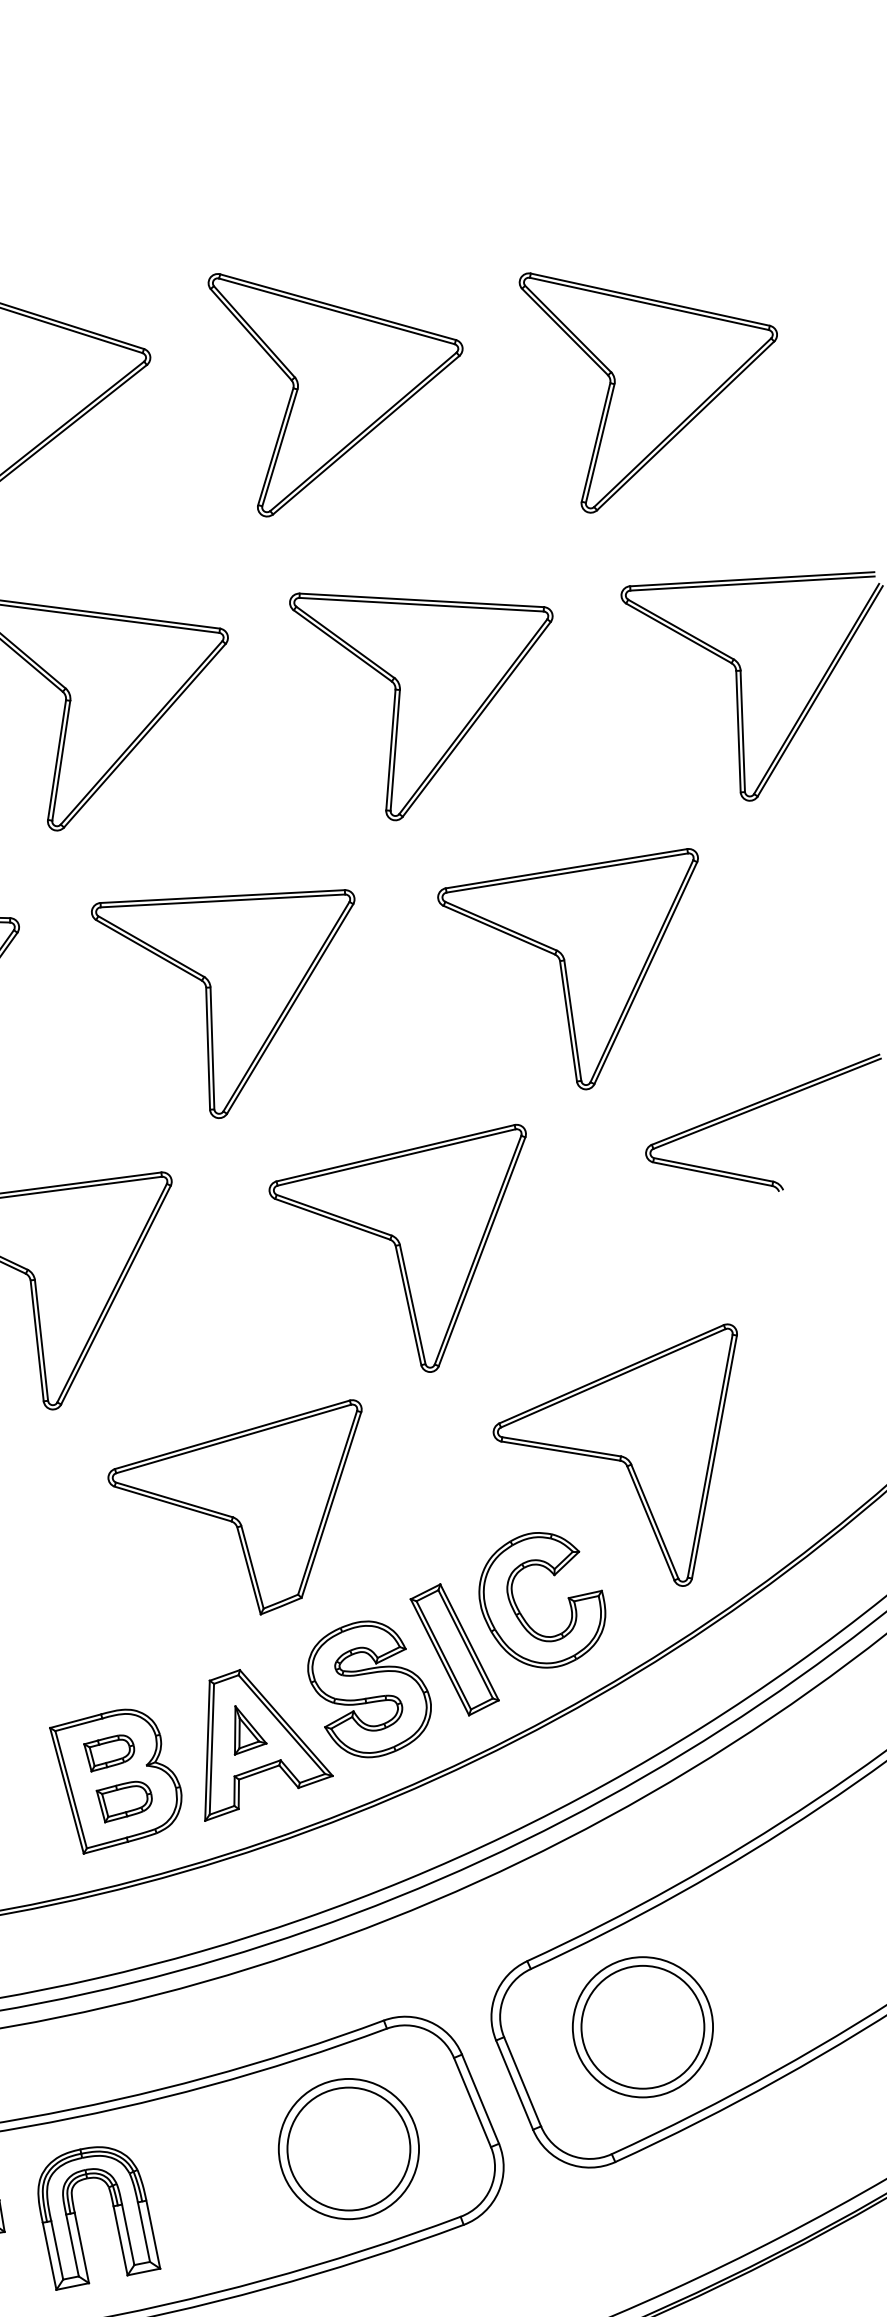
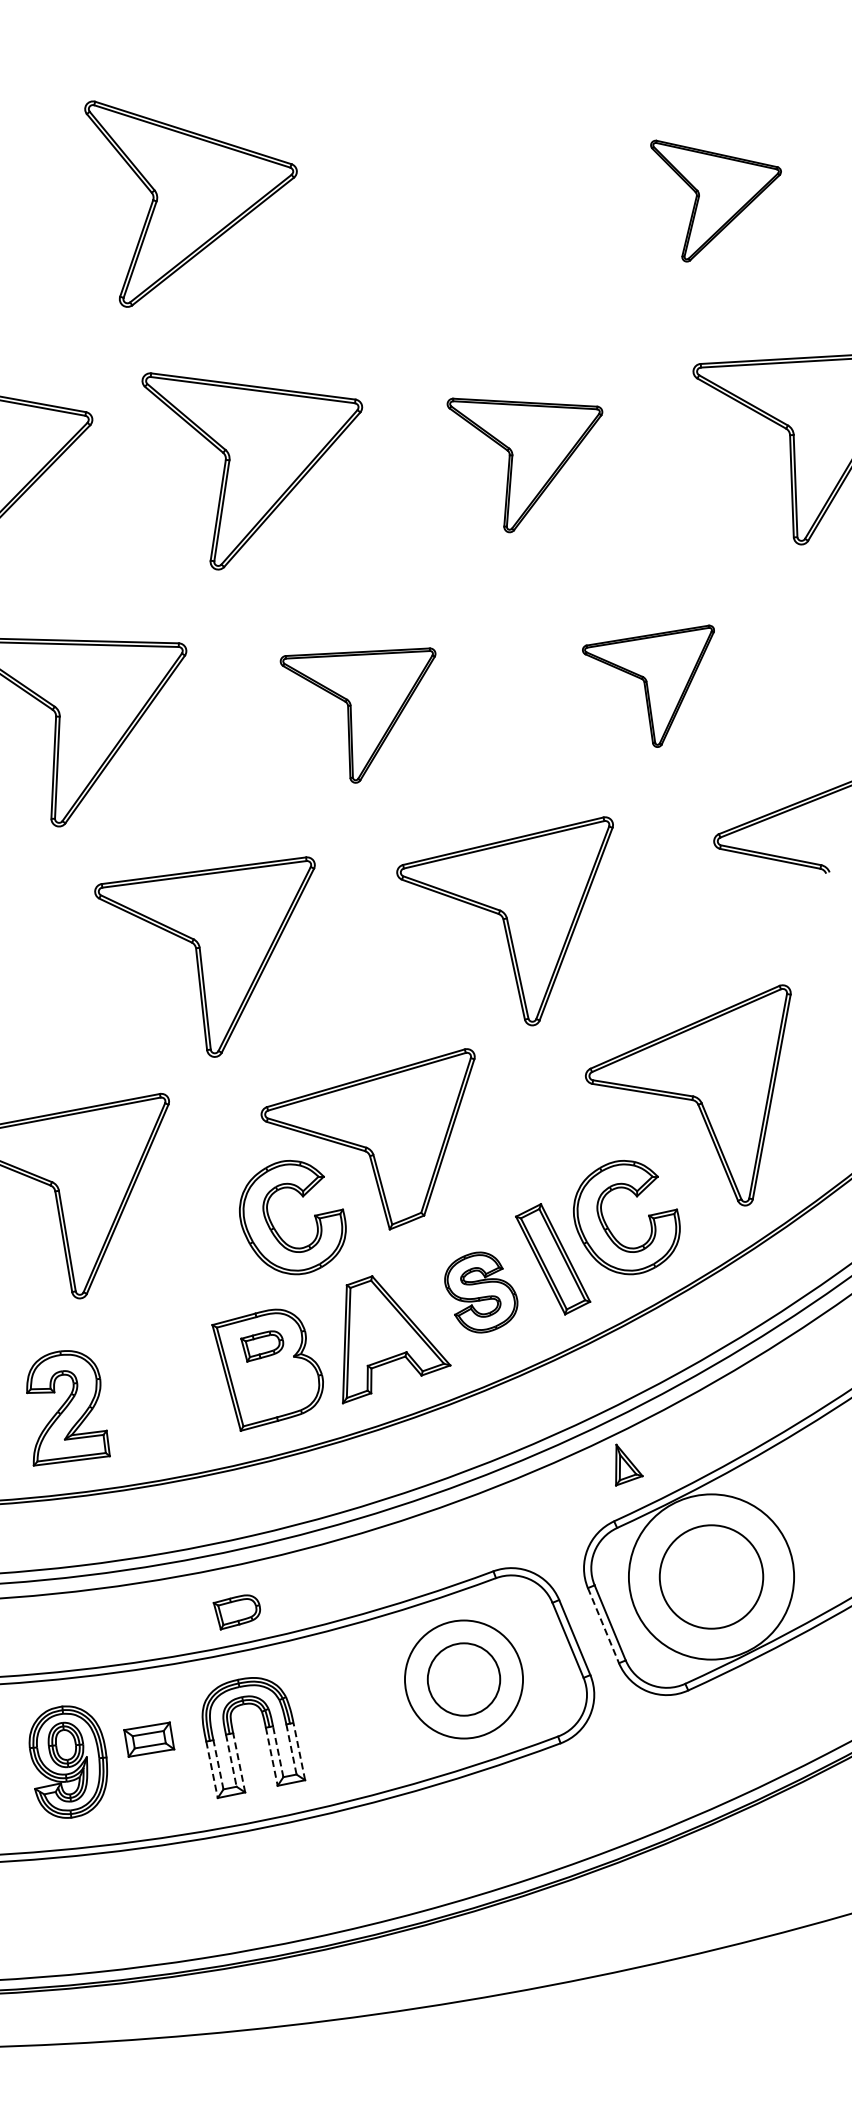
part: (647, 392) -> (715, 200), size x0.6
part: (335, 395) -> (452, 203), removed
part: (420, 706) -> (524, 465), size x0.7
part: (568, 969) -> (648, 686), size x0.6
part: (222, 1003) -> (357, 715), size x0.7
part: (123, 1610) -> (274, 1226), added
part: (368, 1689) -> (480, 1292), size x0.7
part: (250, 1729) -> (629, 1464), moved
part: (123, 1802) -> (236, 1612), moved
circle: (642, 2027) -> (711, 1577), size x1.4
line: (514, 2084) -> (603, 1625), solid -> dashed
circle: (348, 2149) -> (463, 1679), size x0.7
line: (143, 2232) -> (291, 1749), solid -> dashed
line: (128, 2234) -> (278, 1751), solid -> dashed
line: (153, 2234) -> (299, 1751), solid -> dashed
line: (120, 2240) -> (271, 1756), solid -> dashed
line: (72, 2245) -> (231, 1760), solid -> dashed
line: (82, 2247) -> (239, 1762), solid -> dashed
line: (57, 2250) -> (218, 1764), solid -> dashed
line: (50, 2255) -> (212, 1769), solid -> dashed

